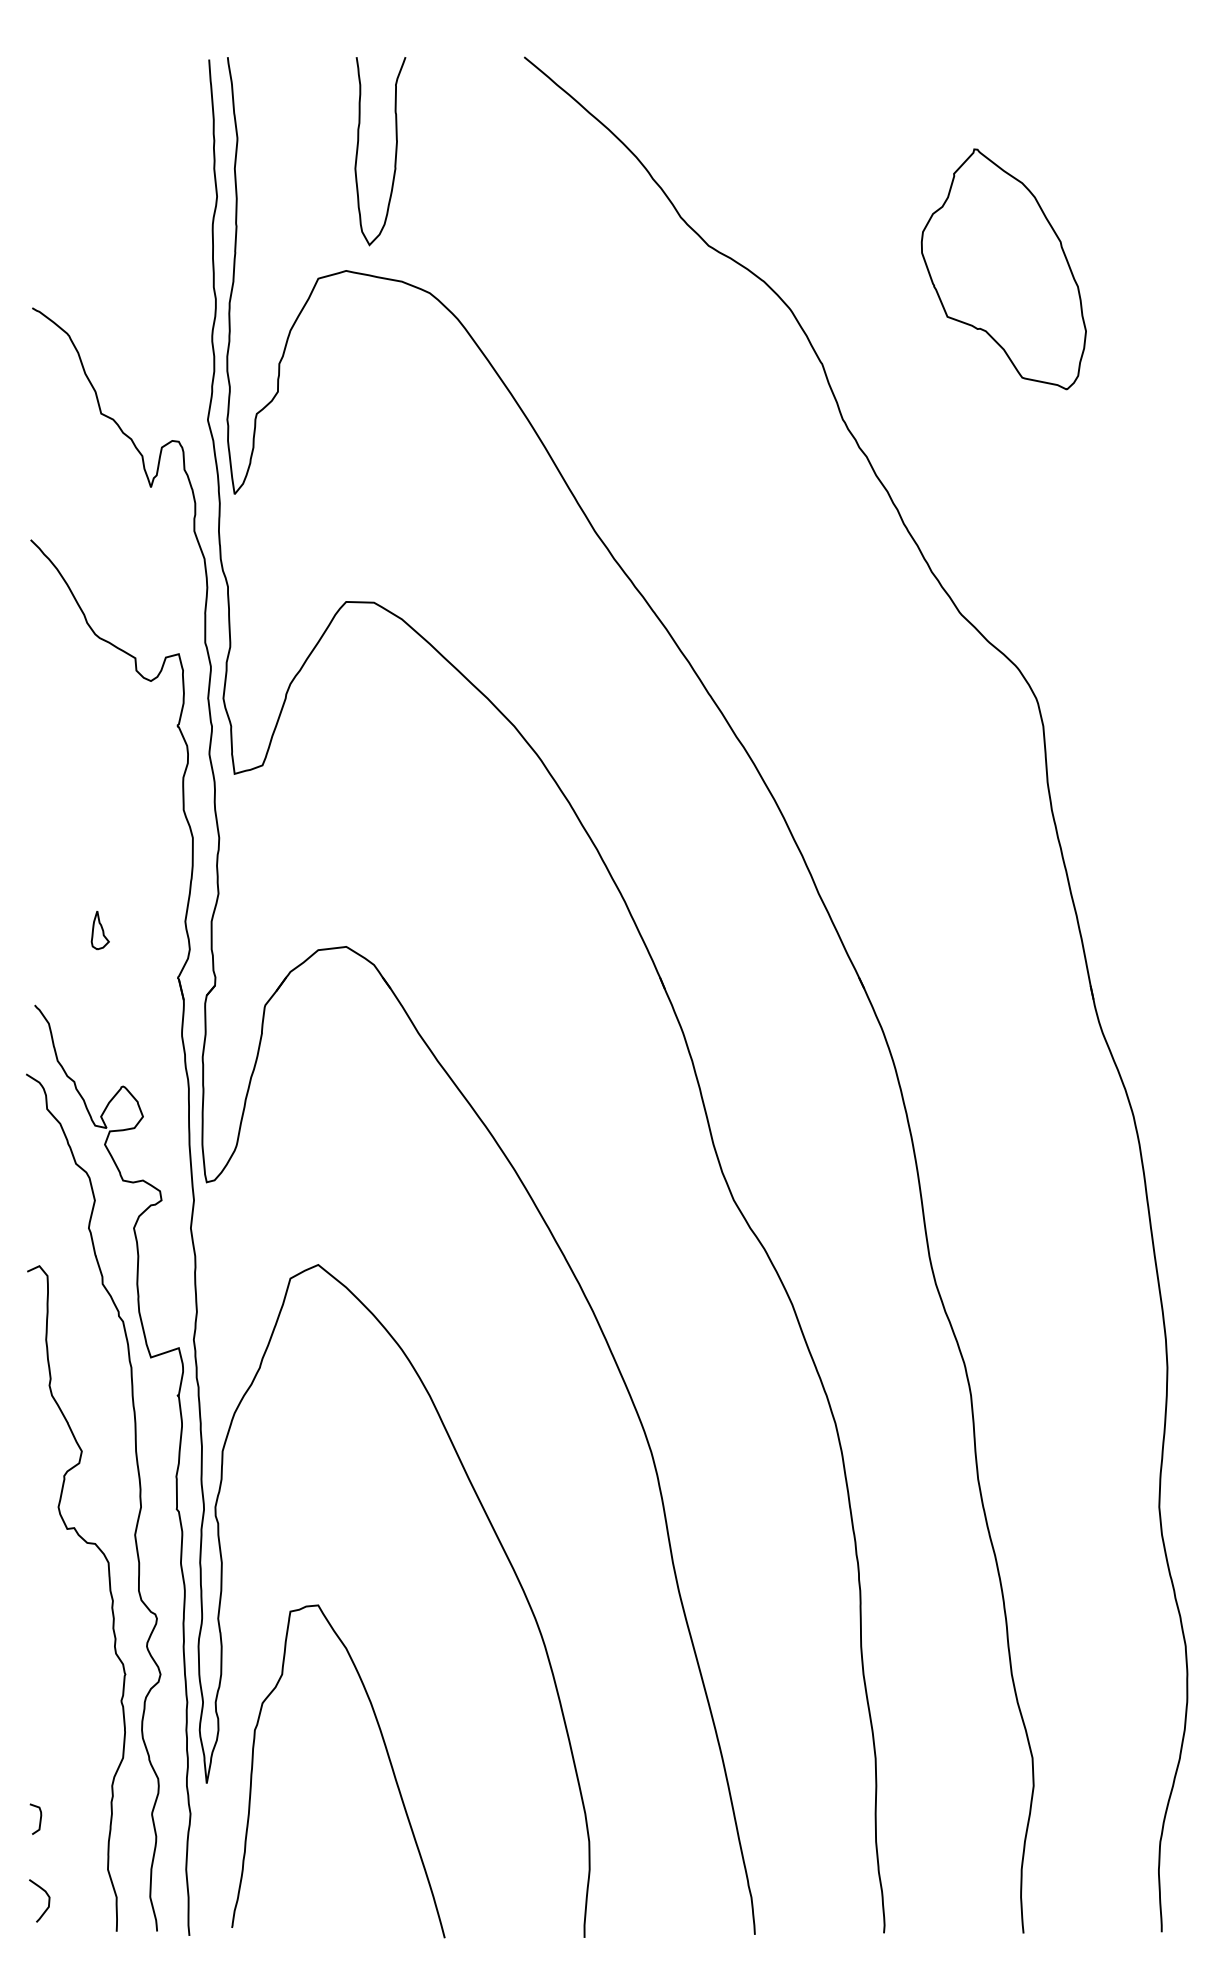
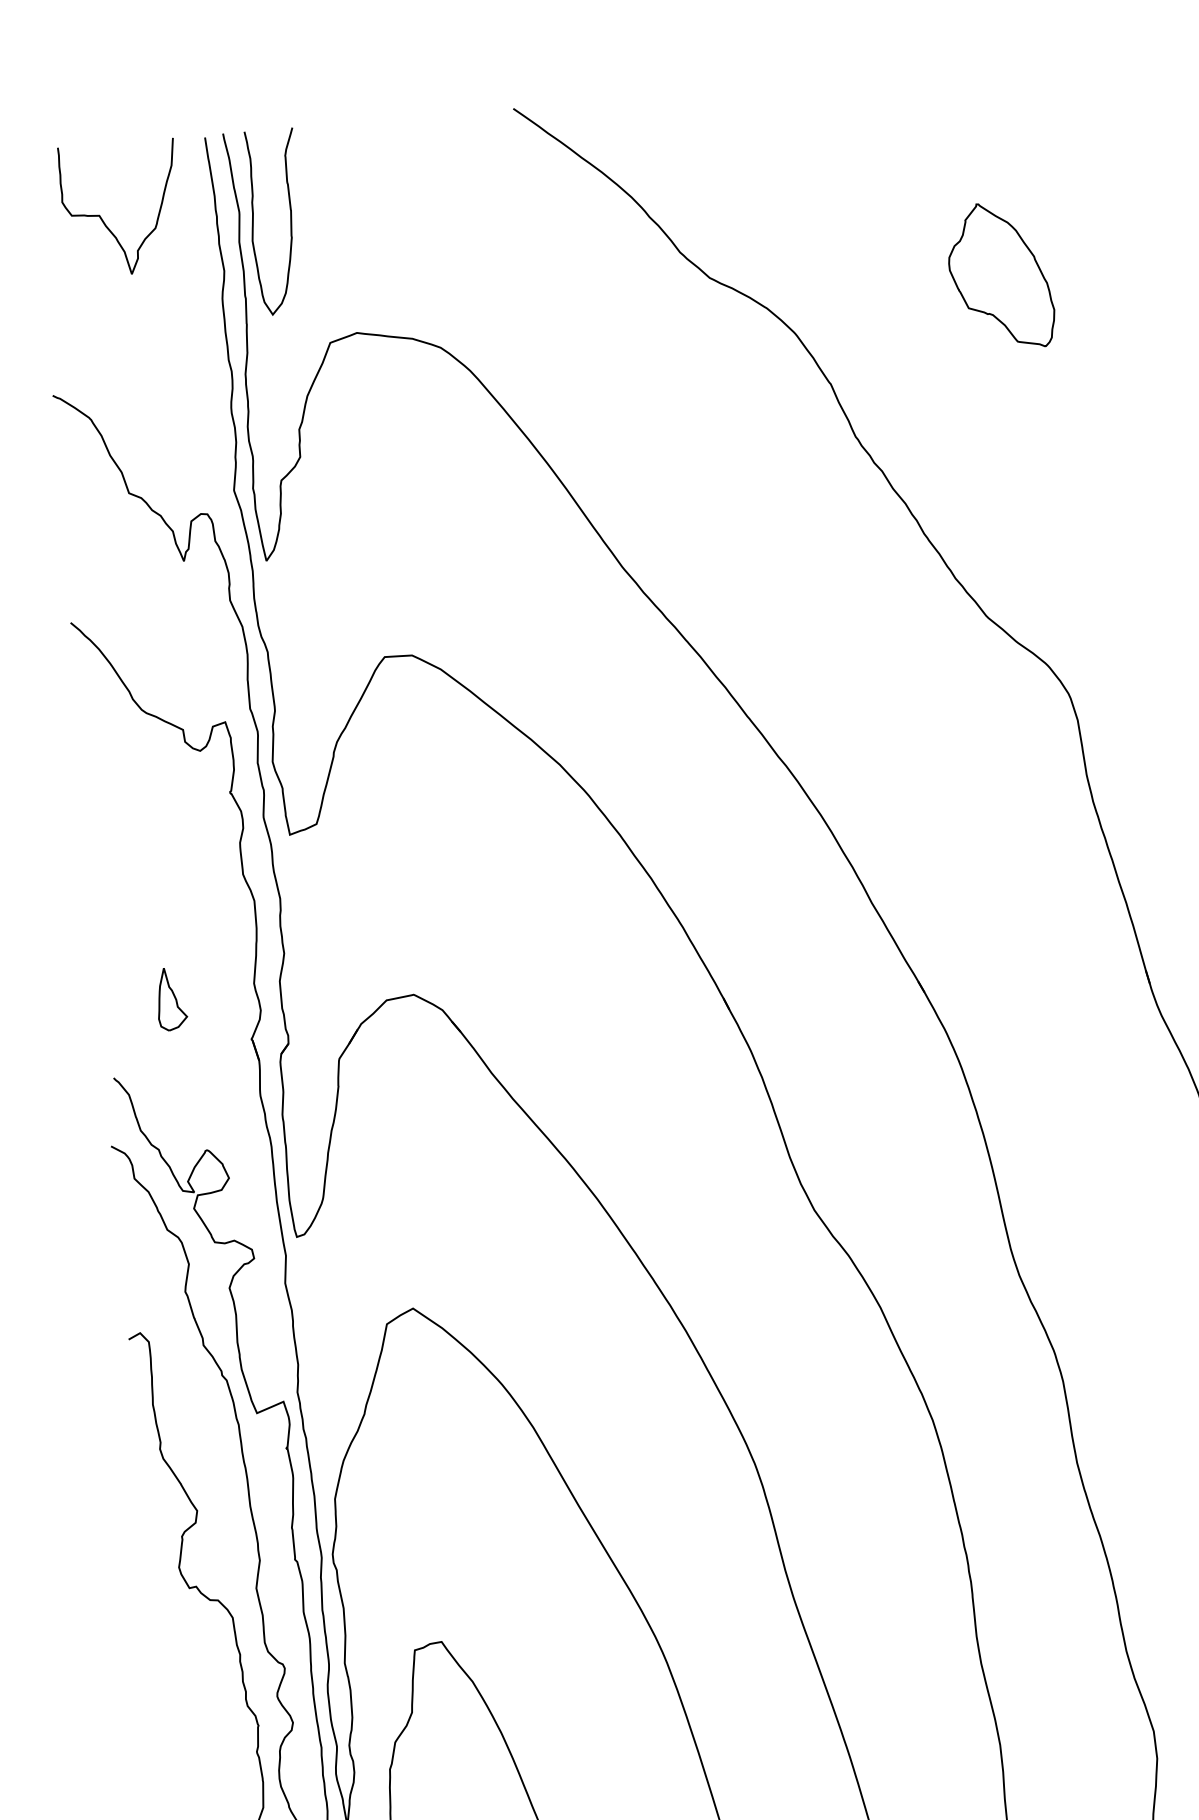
curve: (98, 133) -> (102, 219), added
curve: (395, 151) -> (290, 220), moved
part: (1003, 269) -> (1000, 276), size x0.62
part: (100, 930) -> (171, 999), size x1.67

